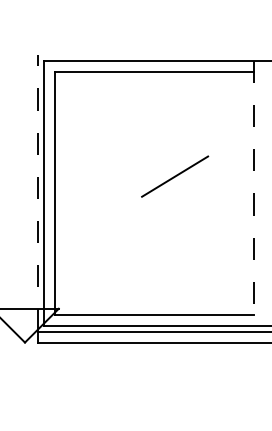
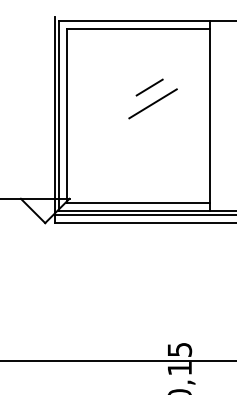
line: (170, 153) -> (149, 87), added
line: (37, 192) -> (54, 115), dashed -> solid
line: (253, 194) -> (209, 116), dashed -> solid

